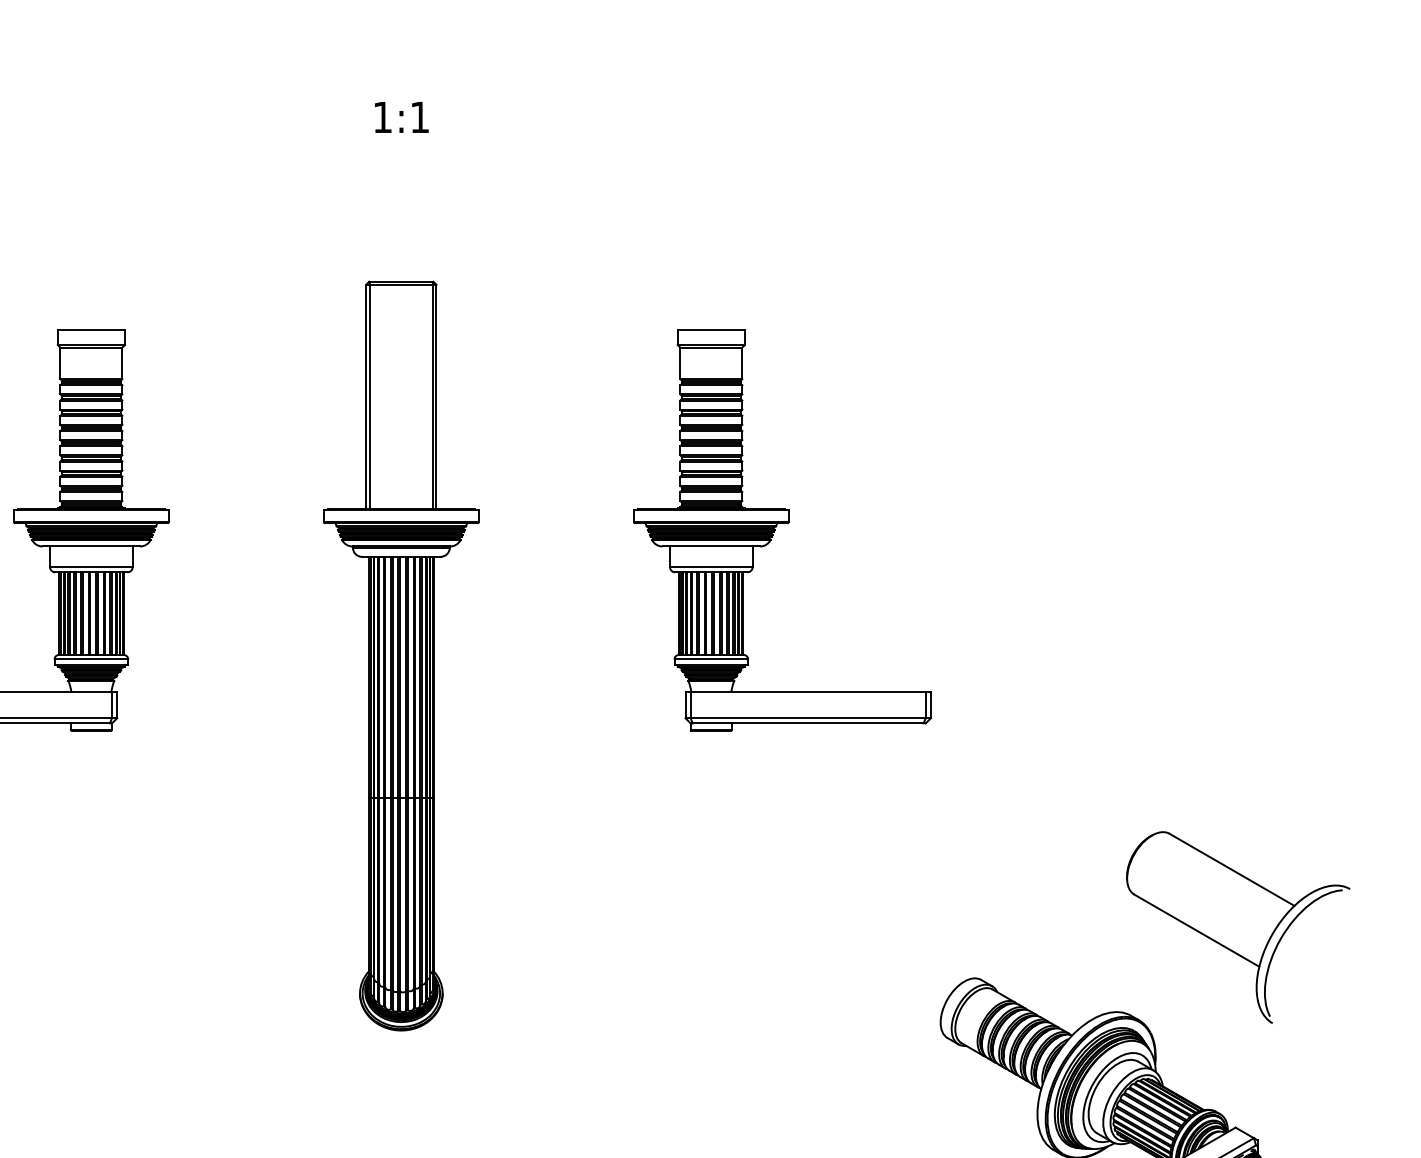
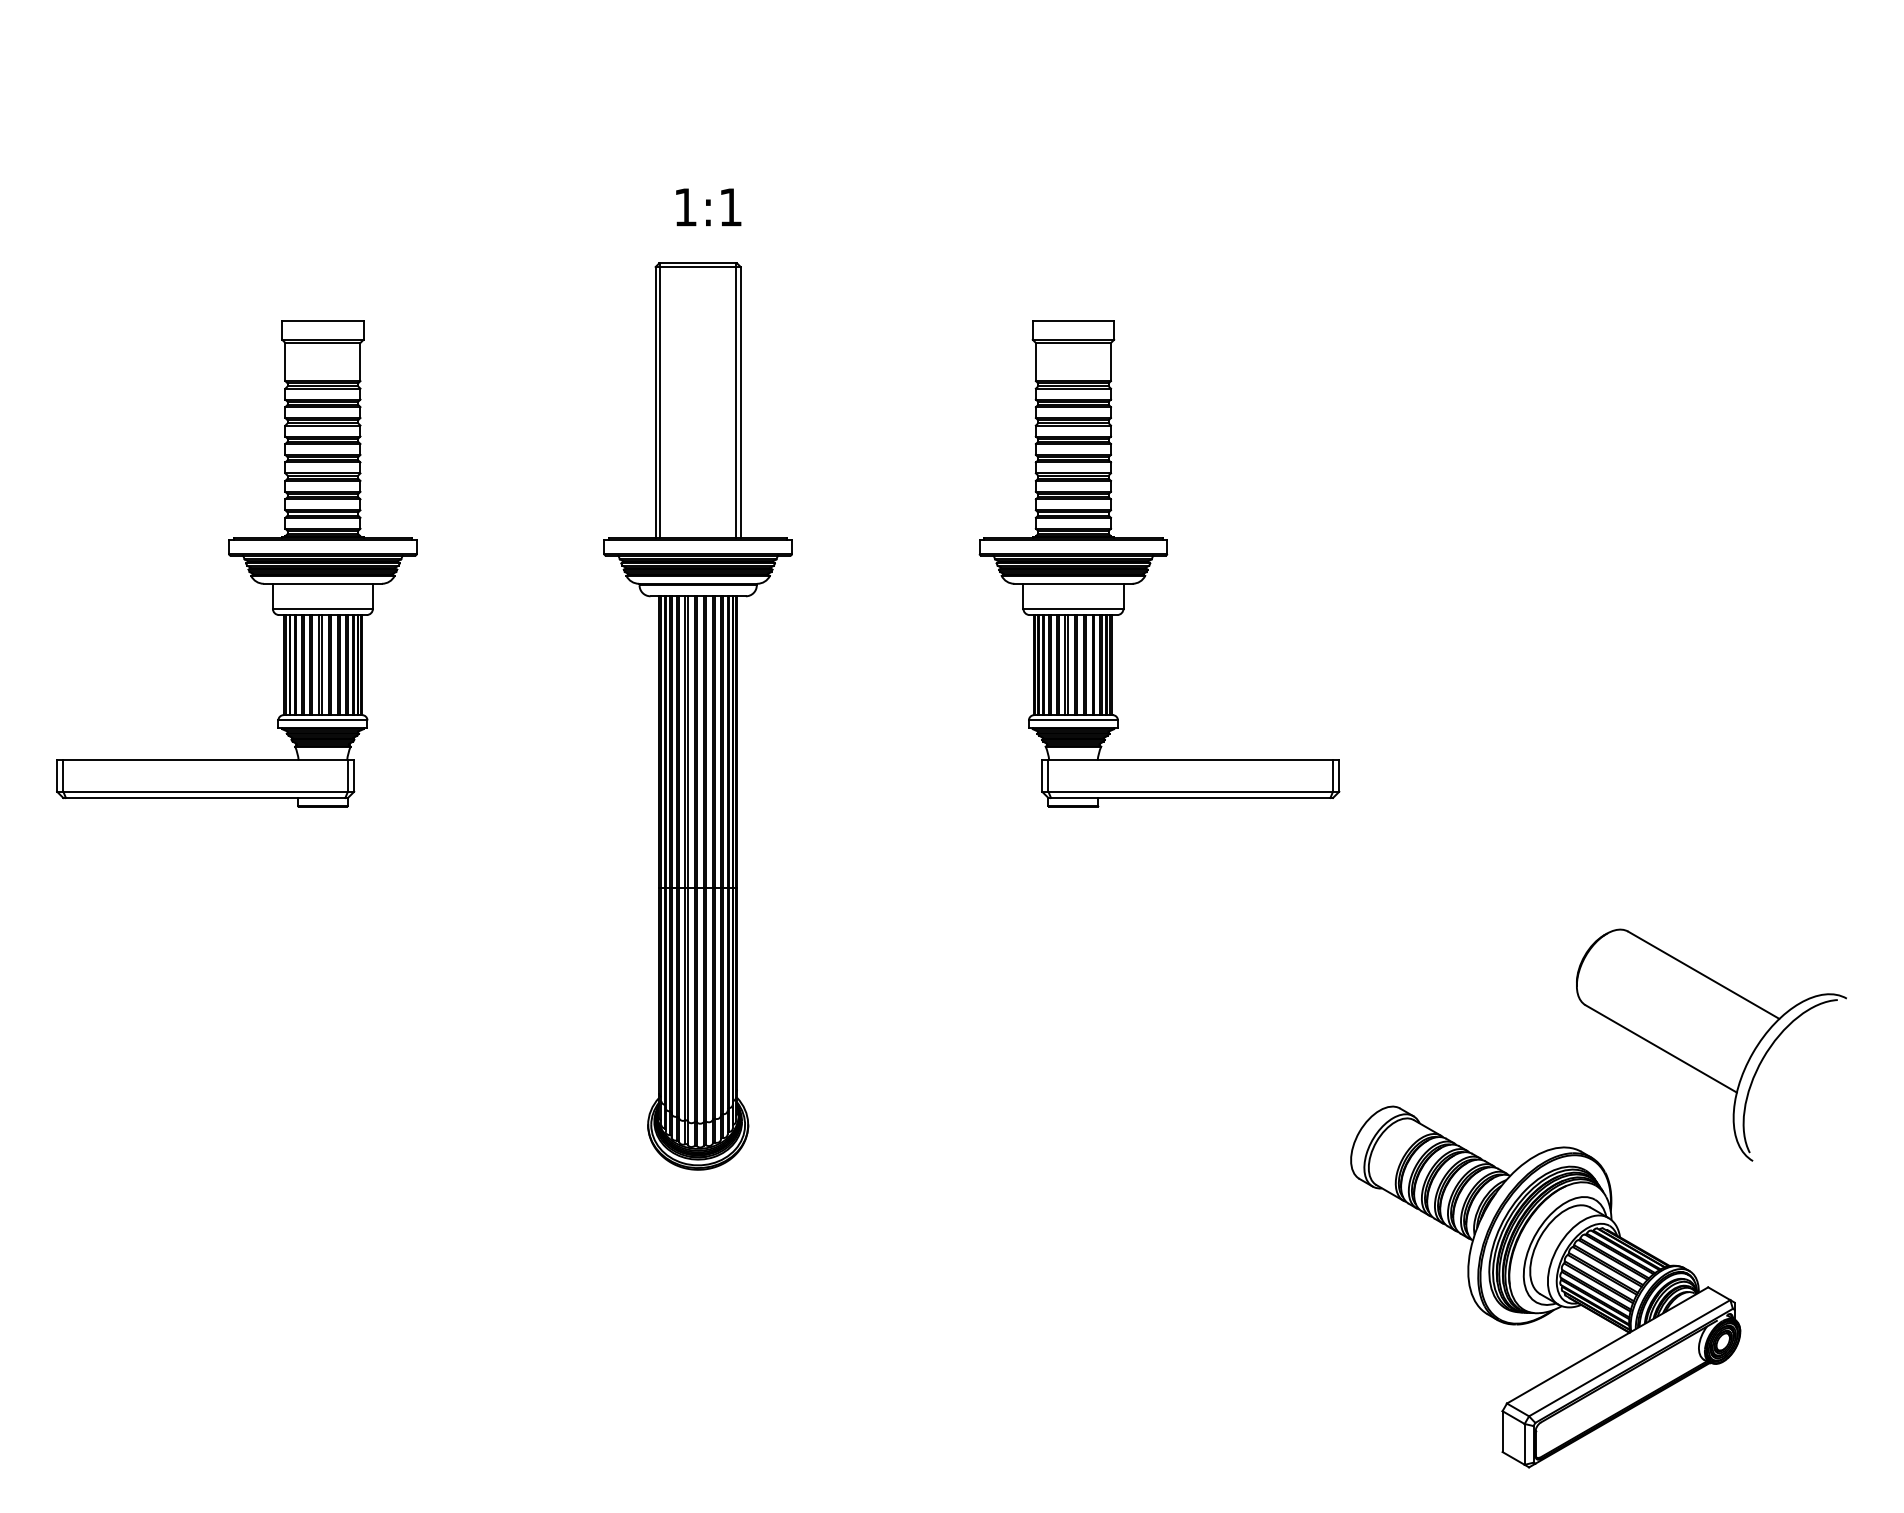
text: (401, 117) -> (708, 207), moved

